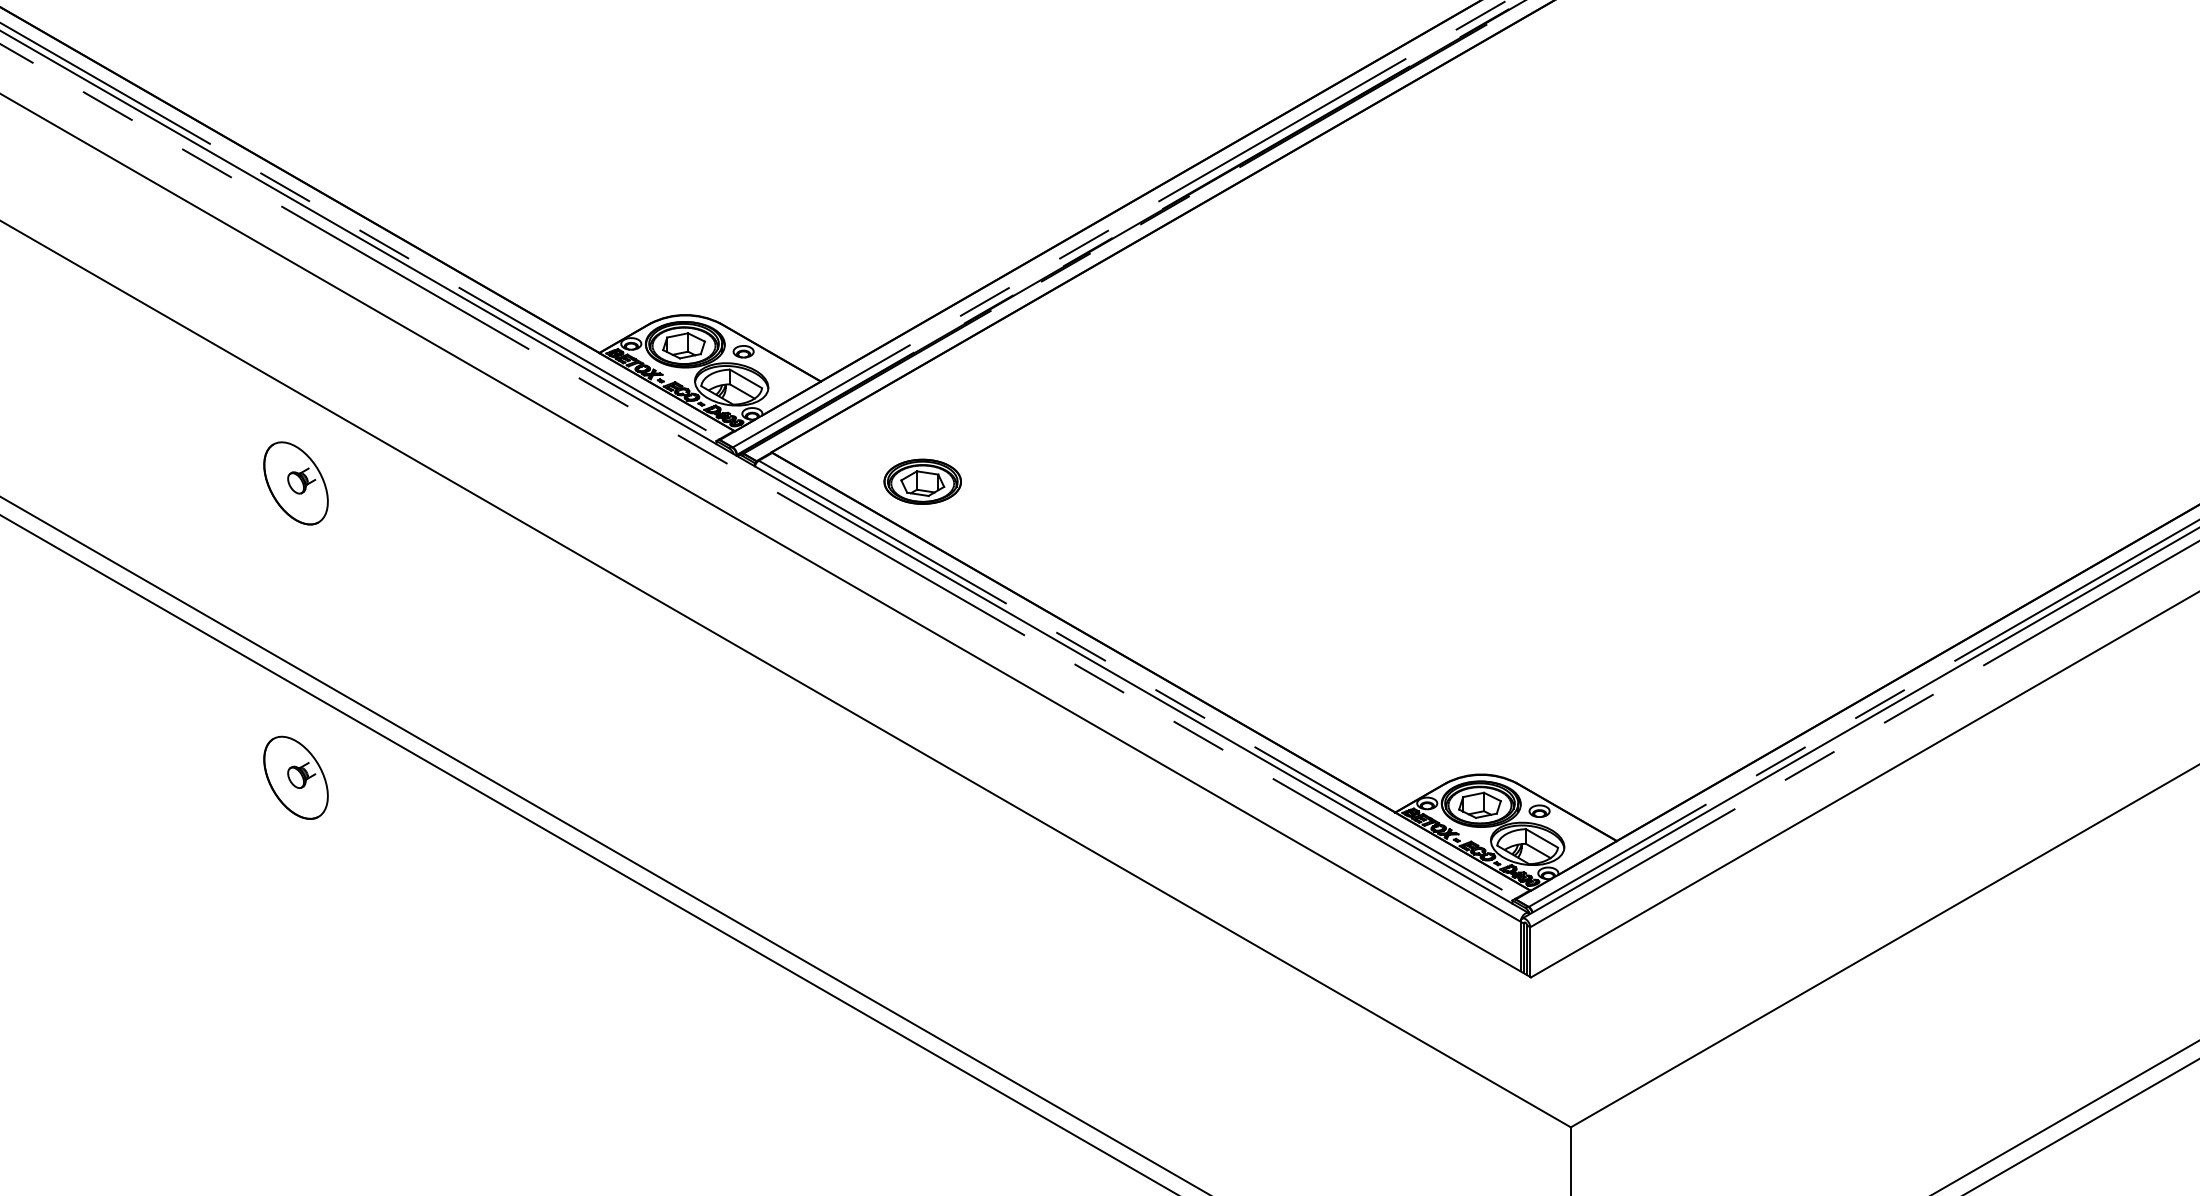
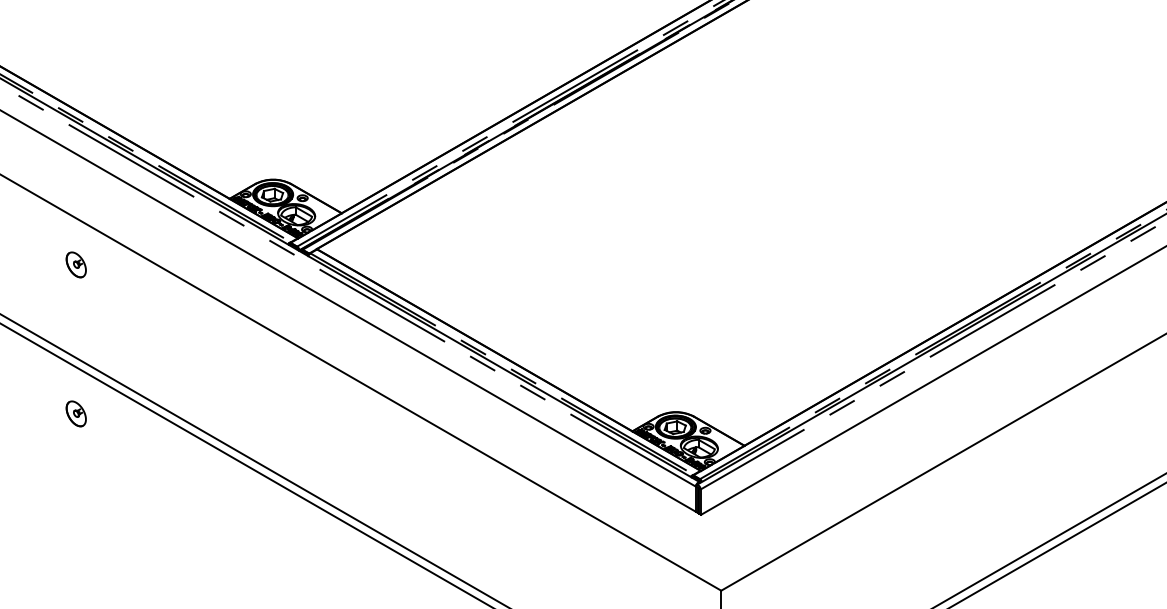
part: (923, 480) -> (393, 263), removed
part: (296, 482) -> (76, 264), size x0.6
part: (296, 777) -> (76, 413), size x0.6

